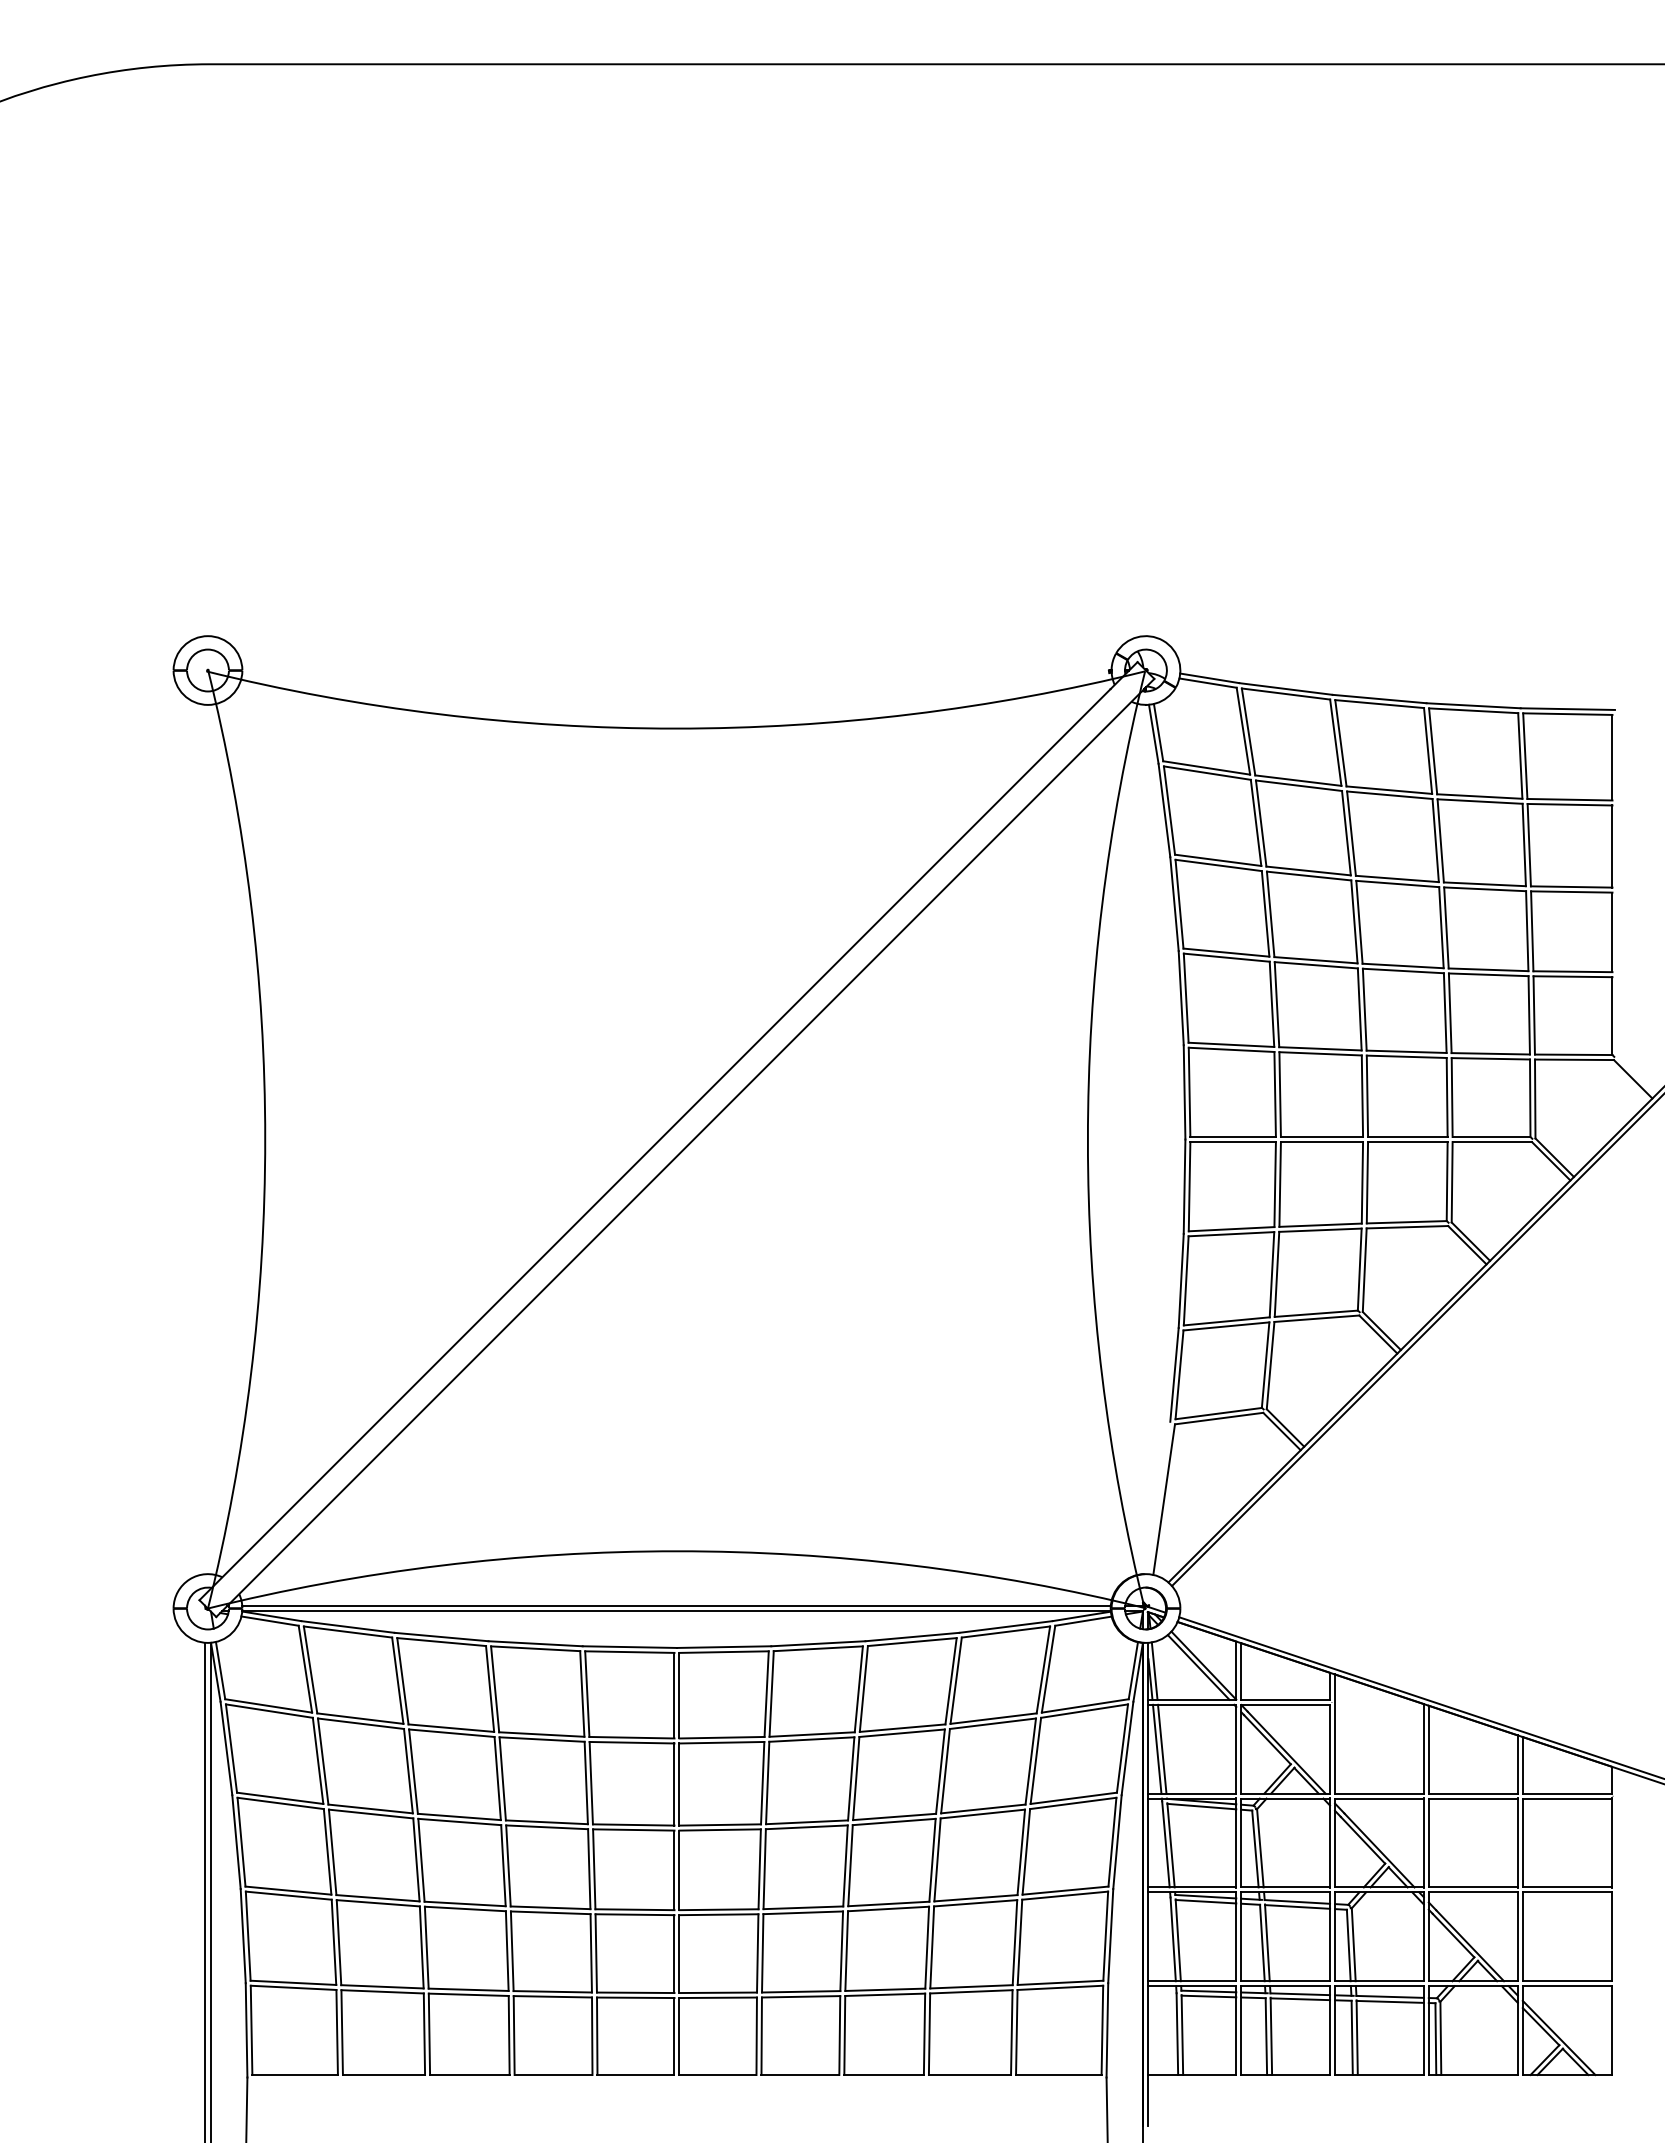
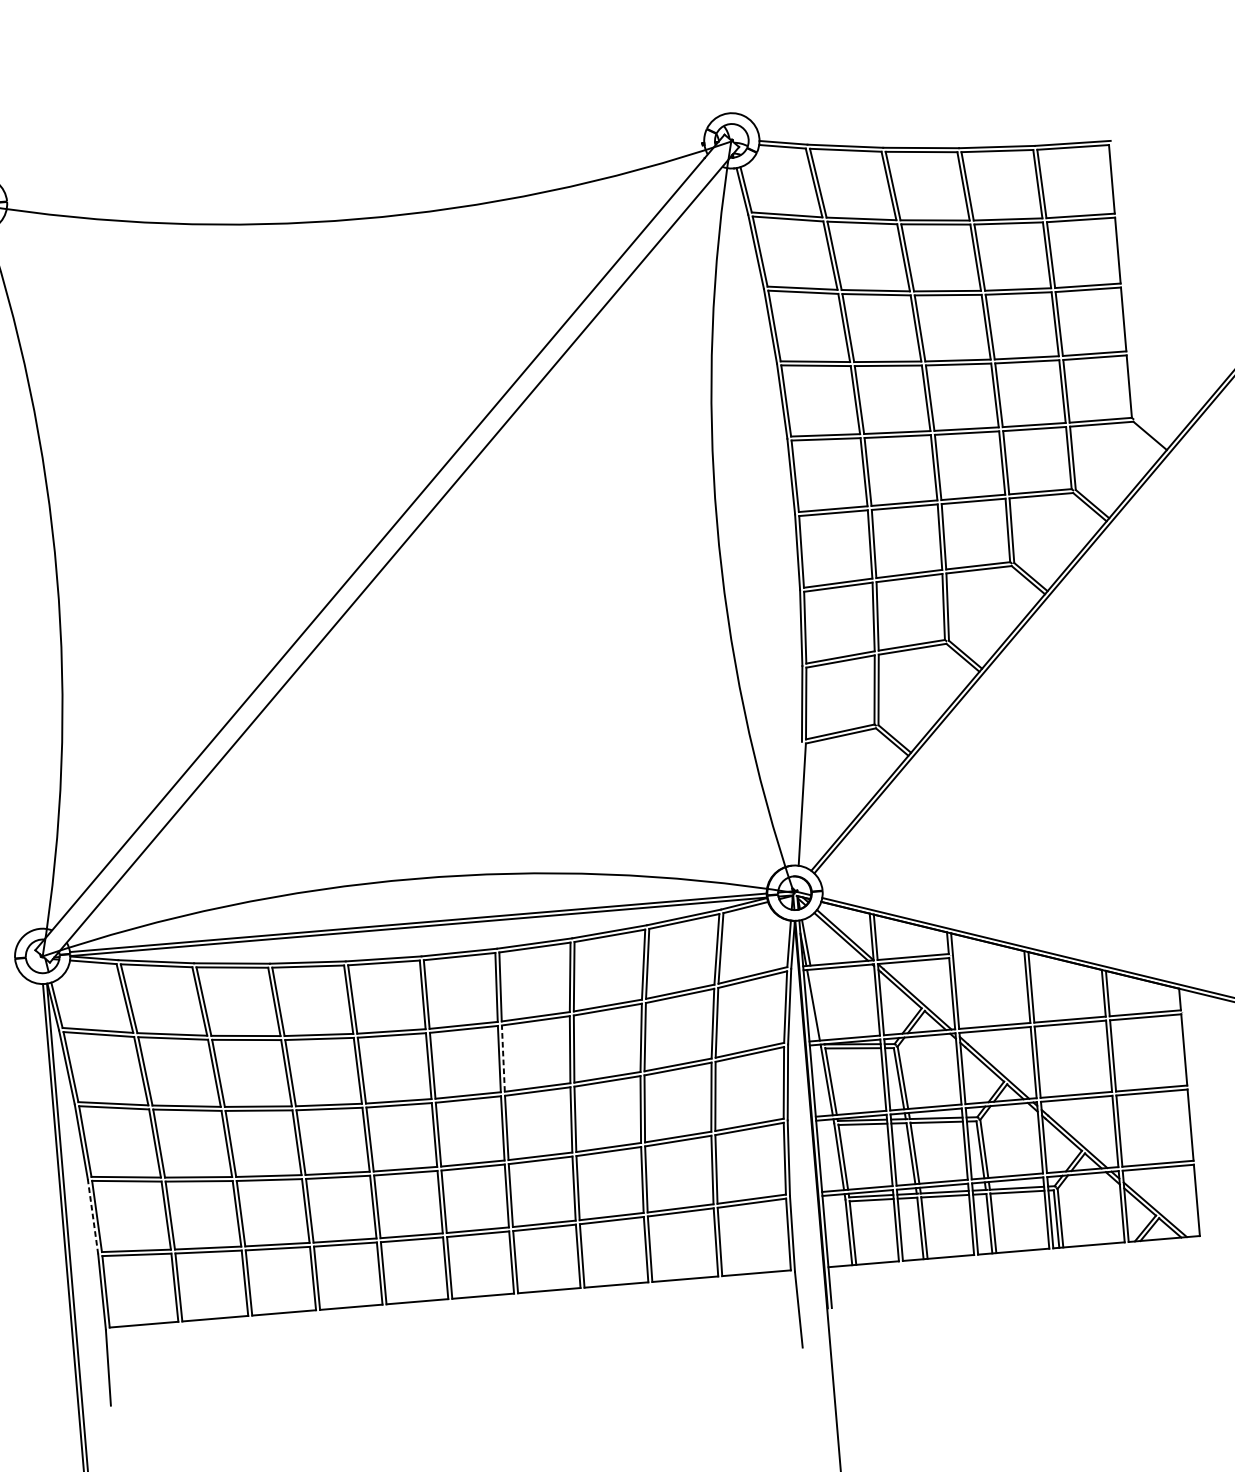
line: (1162, 1748) -> (817, 1004), removed
line: (767, 1782) -> (503, 1058), solid -> dashed
line: (243, 1935) -> (93, 1216), solid -> dashed

